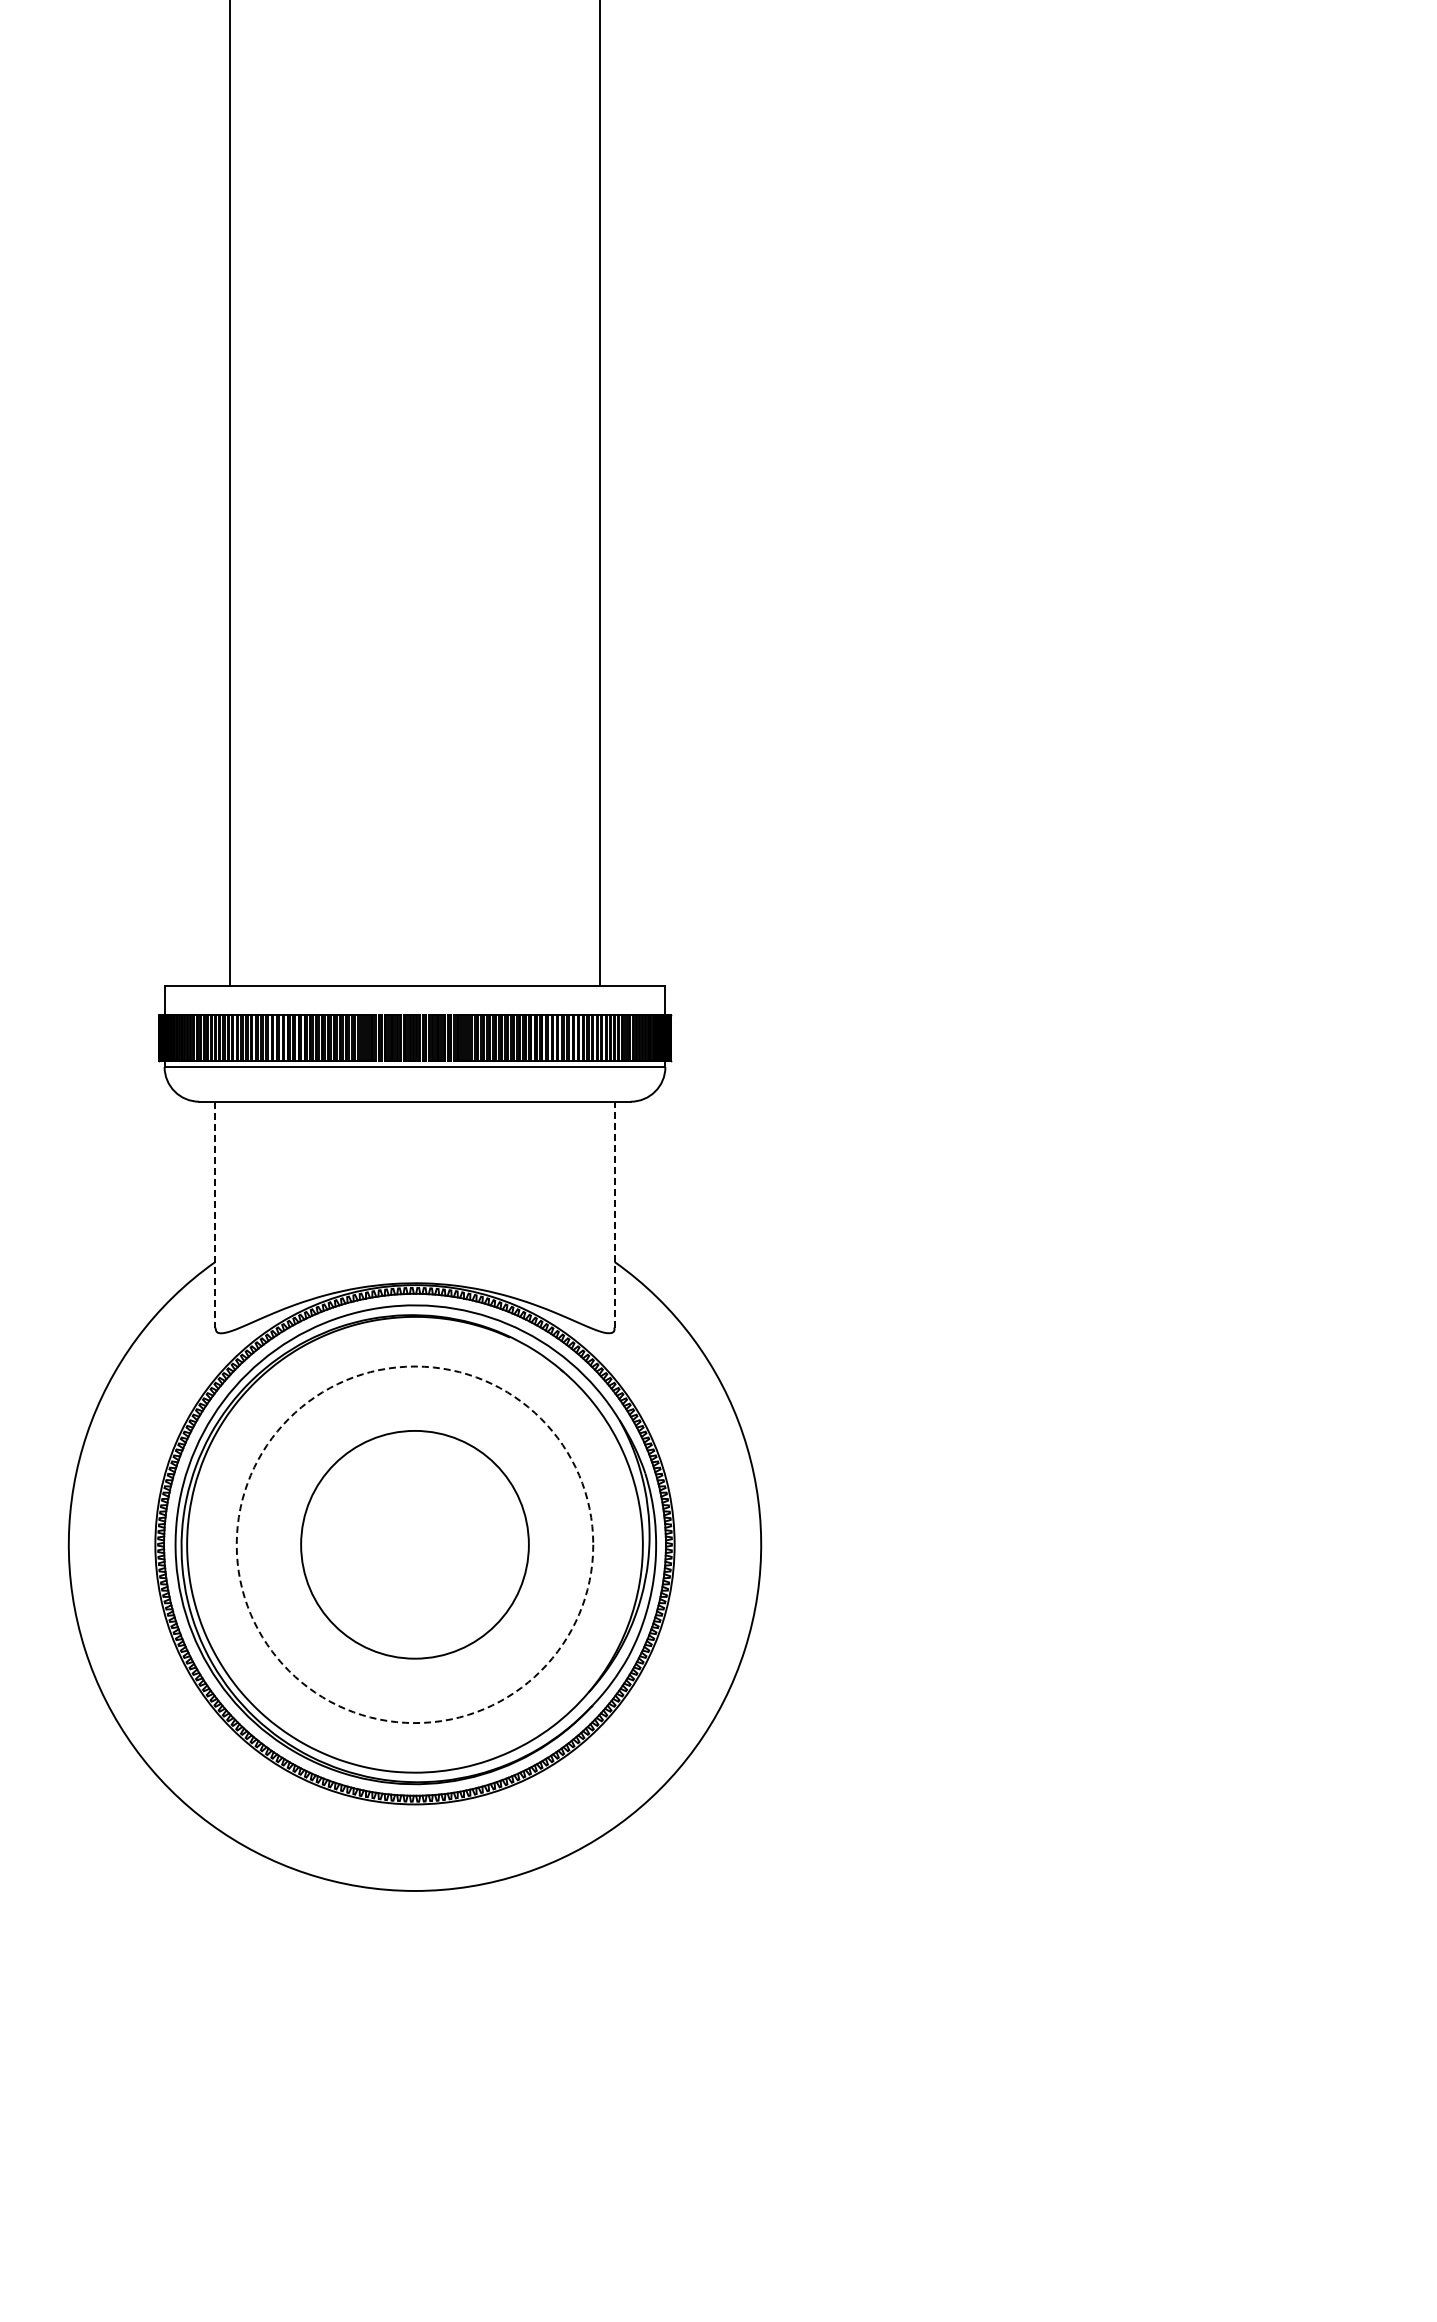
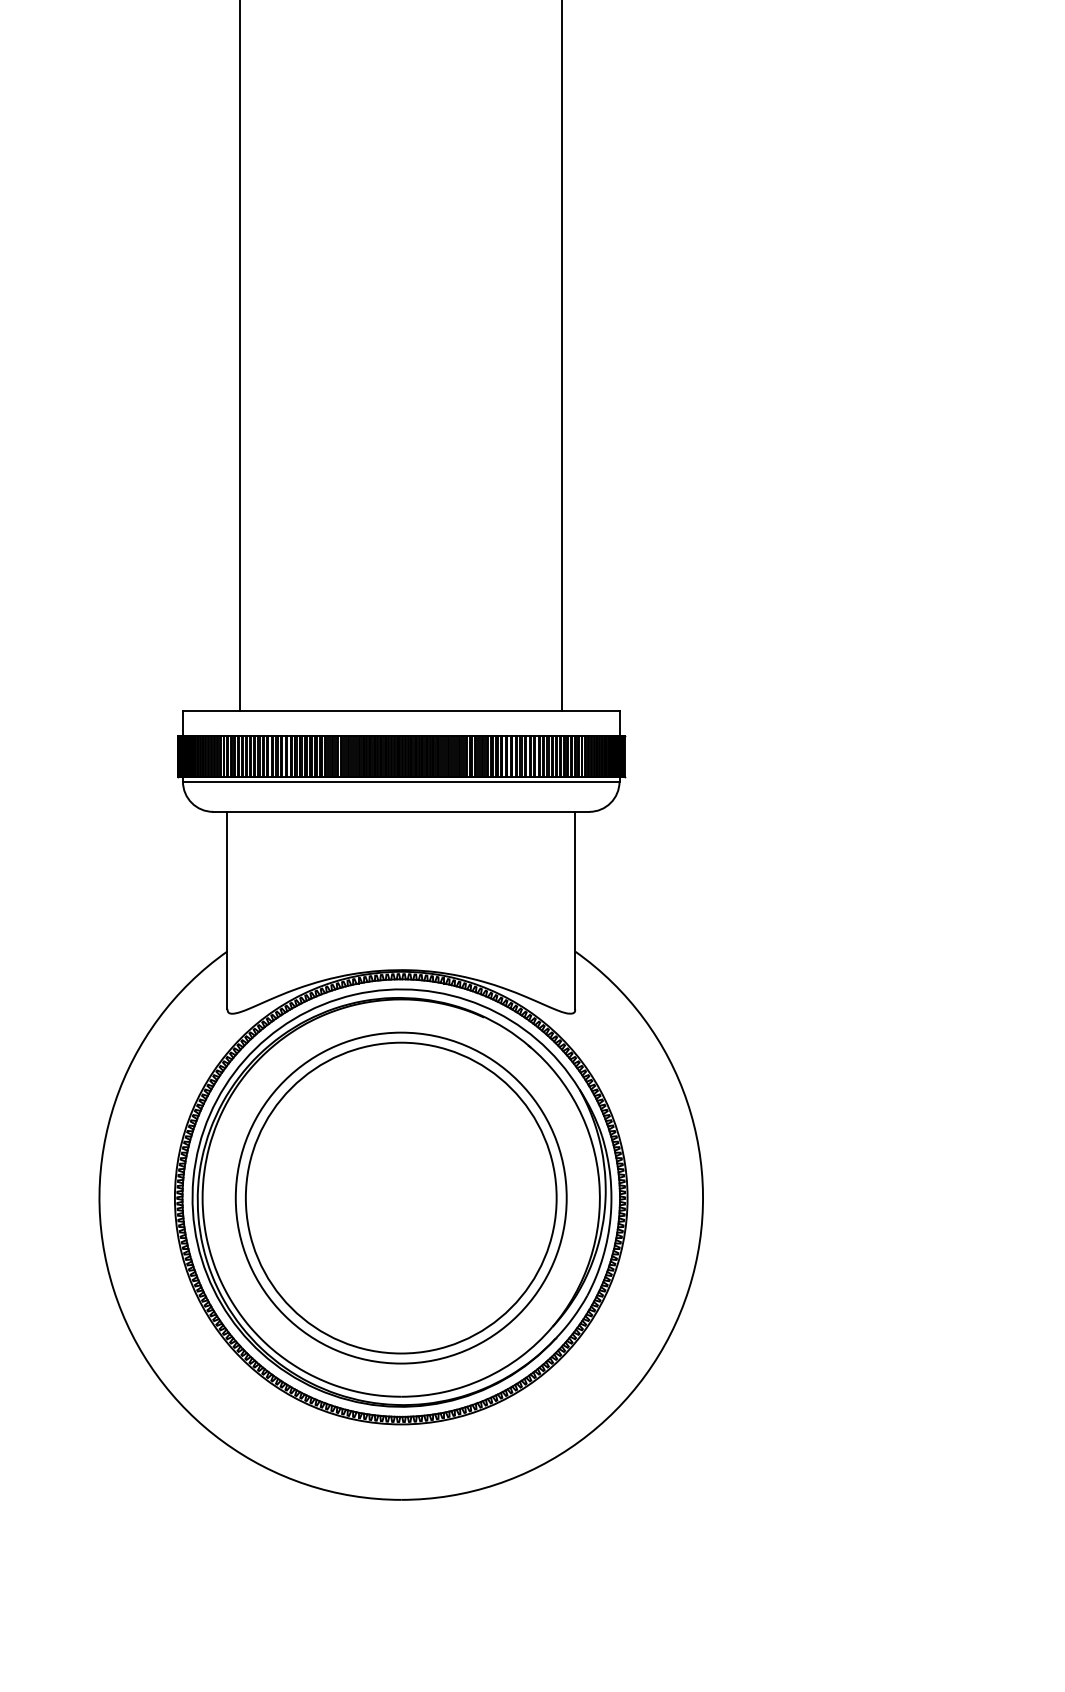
line: (614, 1214) -> (575, 910), dashed -> solid
line: (215, 1215) -> (227, 911), dashed -> solid
circle: (414, 1544) -> (400, 1197), dashed -> solid
circle: (414, 1544) -> (400, 1197), size x1.67

